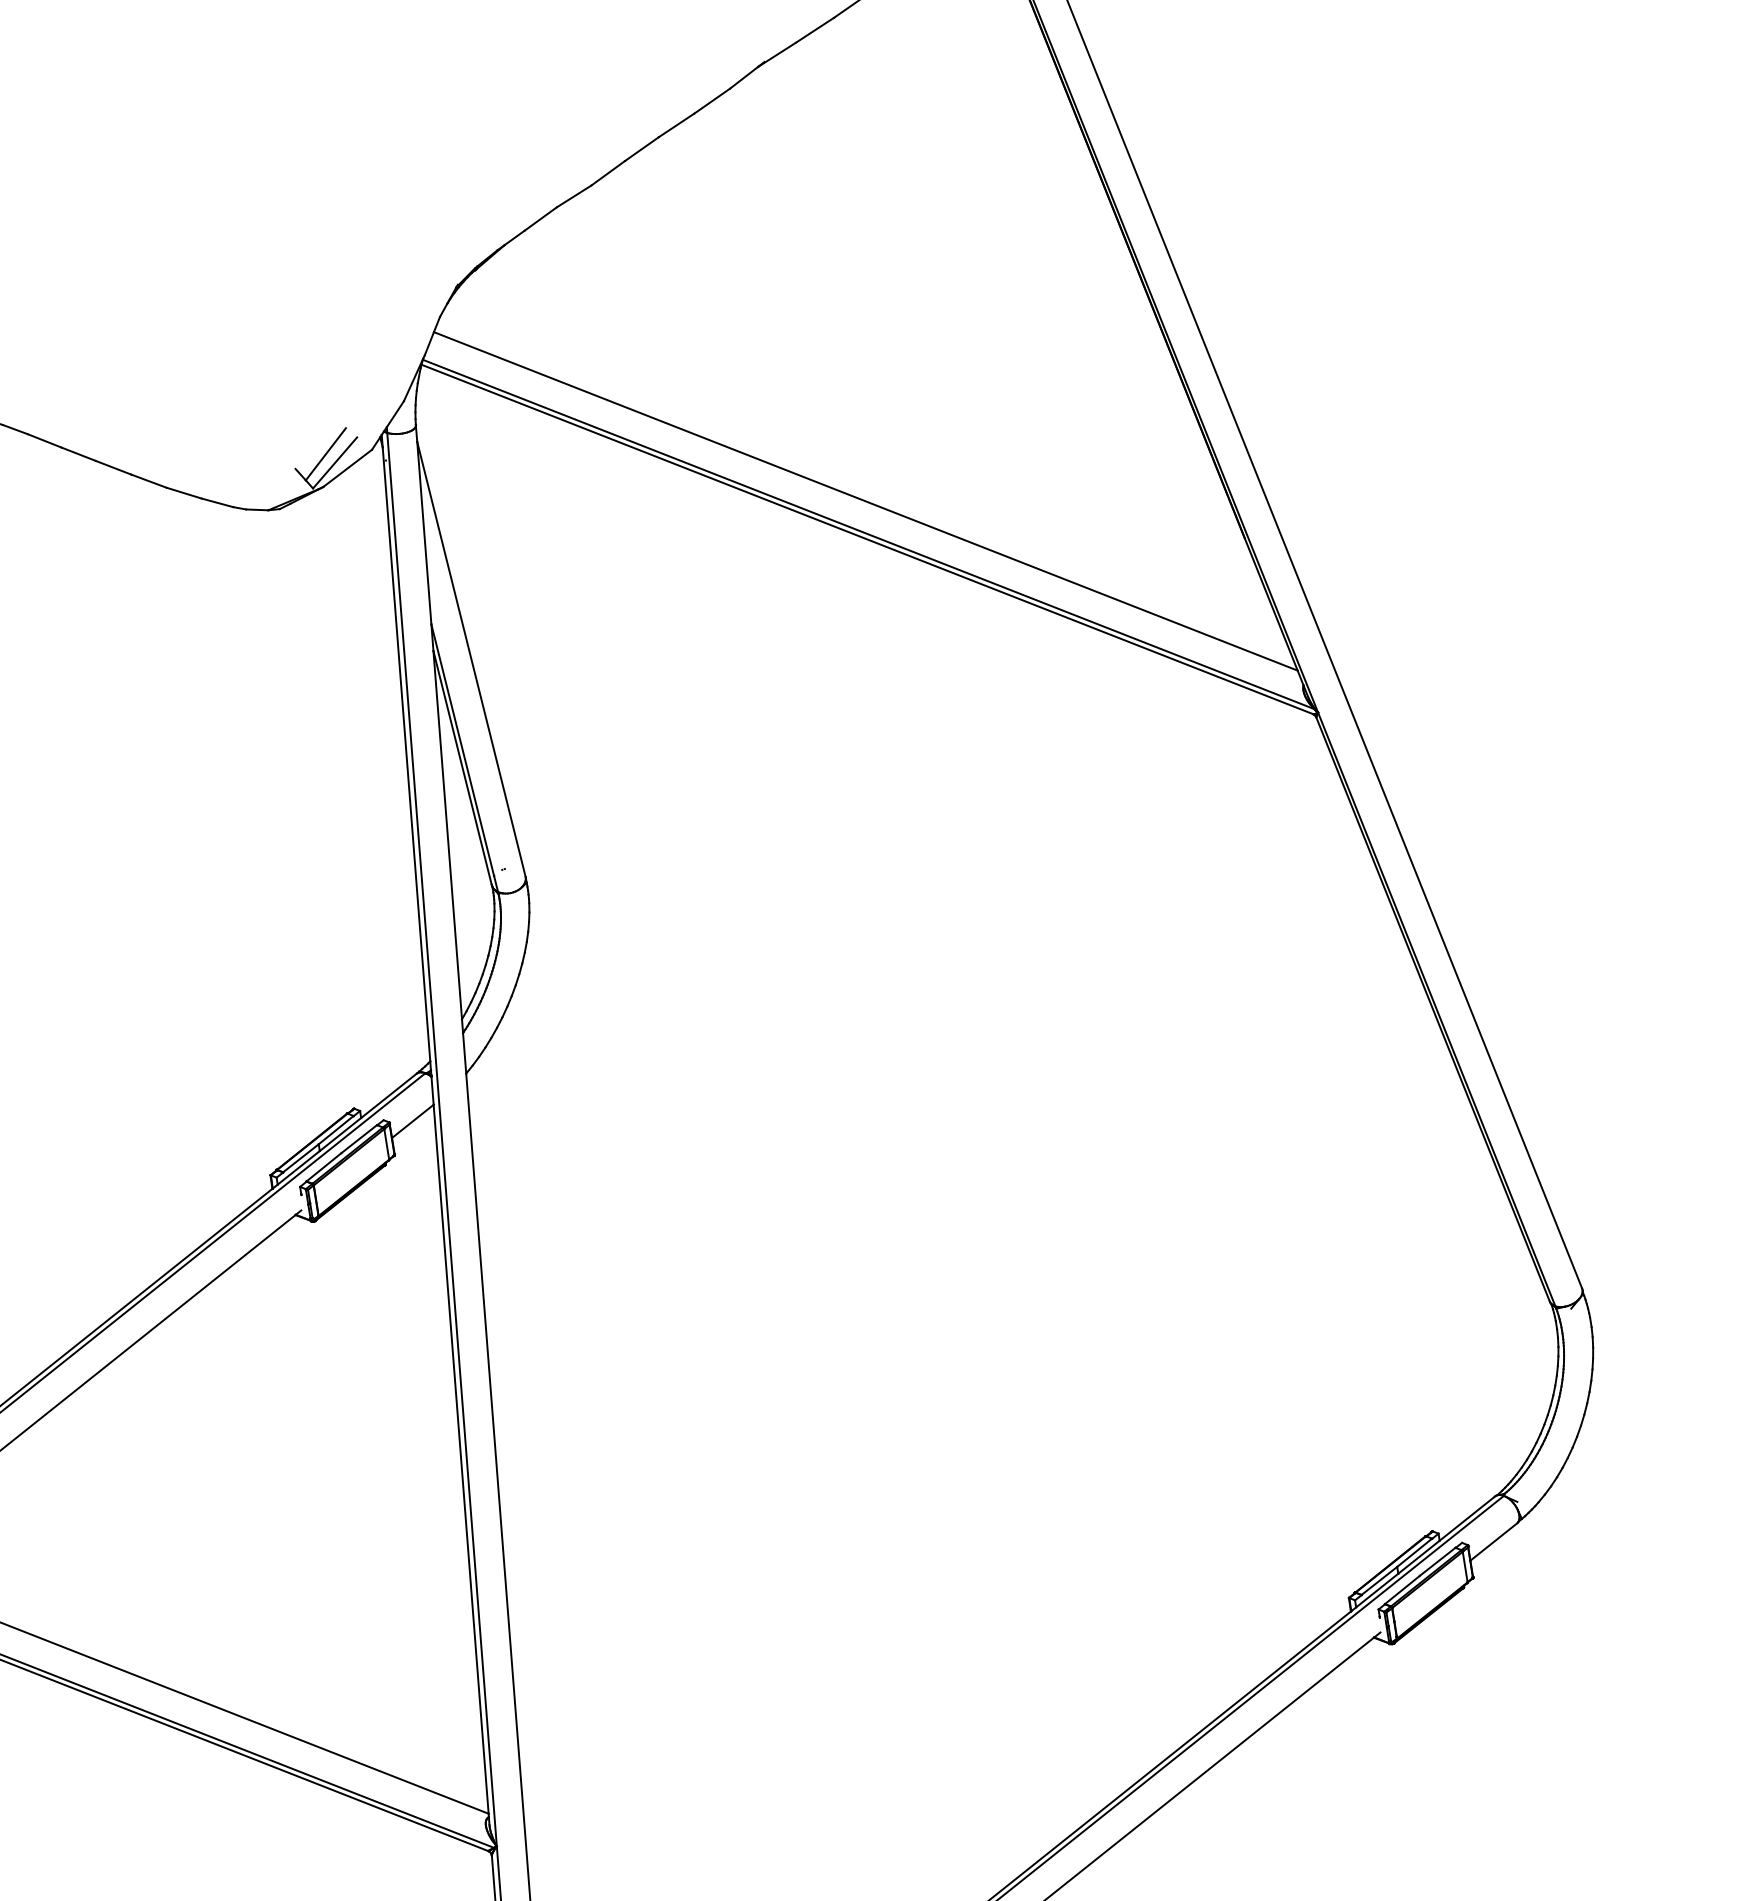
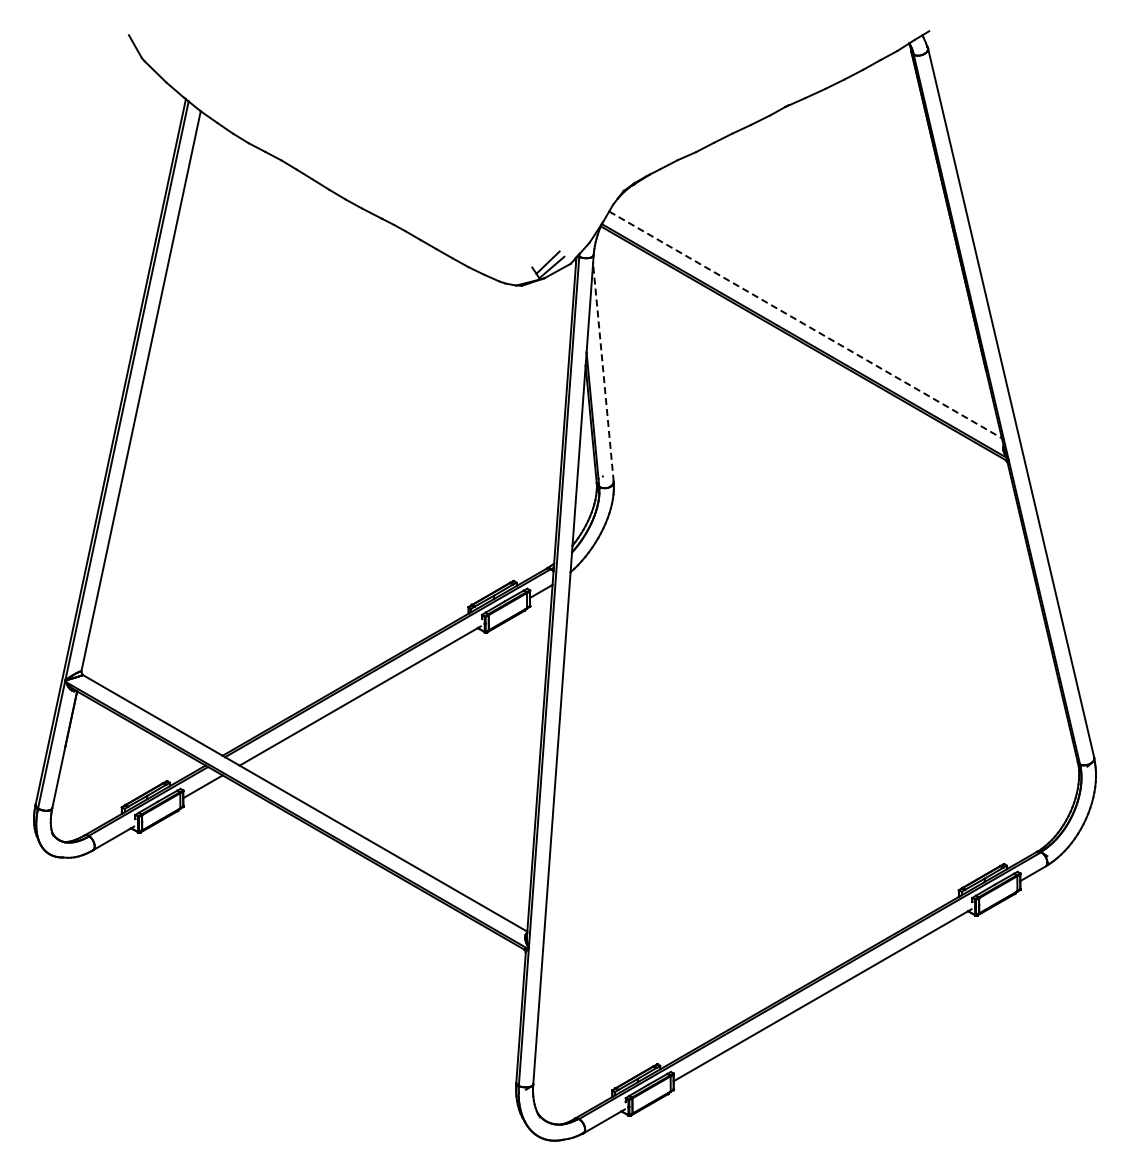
line: (865, 500) -> (805, 324), solid -> dashed
line: (471, 659) -> (603, 372), solid -> dashed

